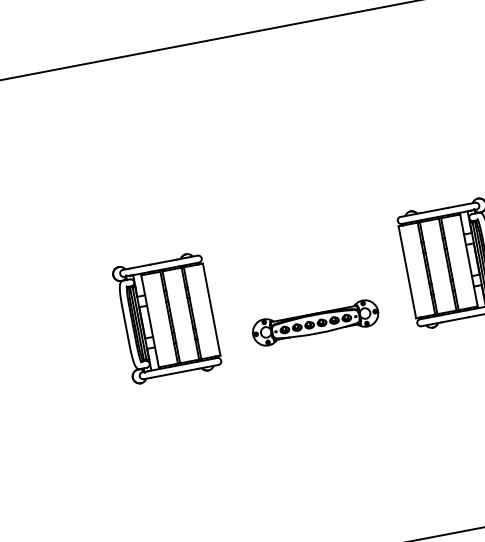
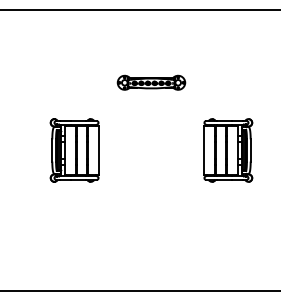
part: (315, 322) -> (151, 82), moved

